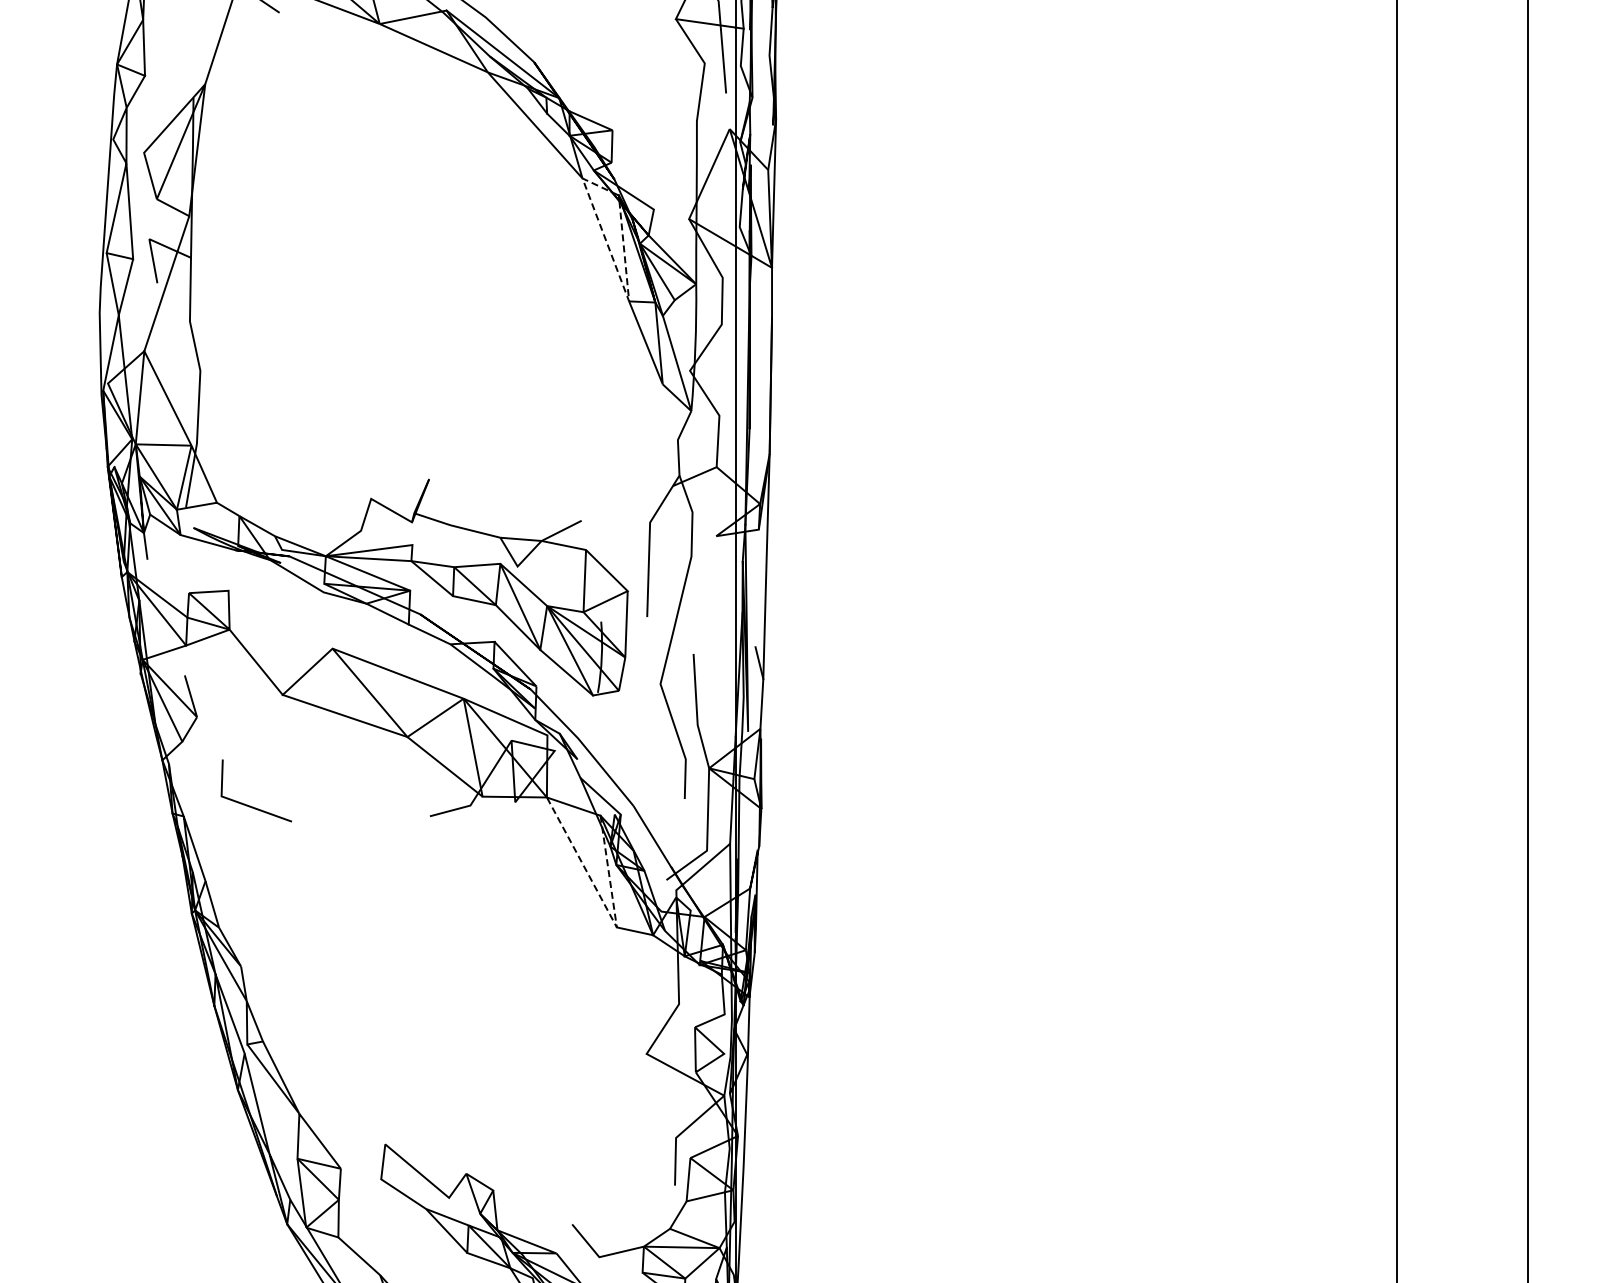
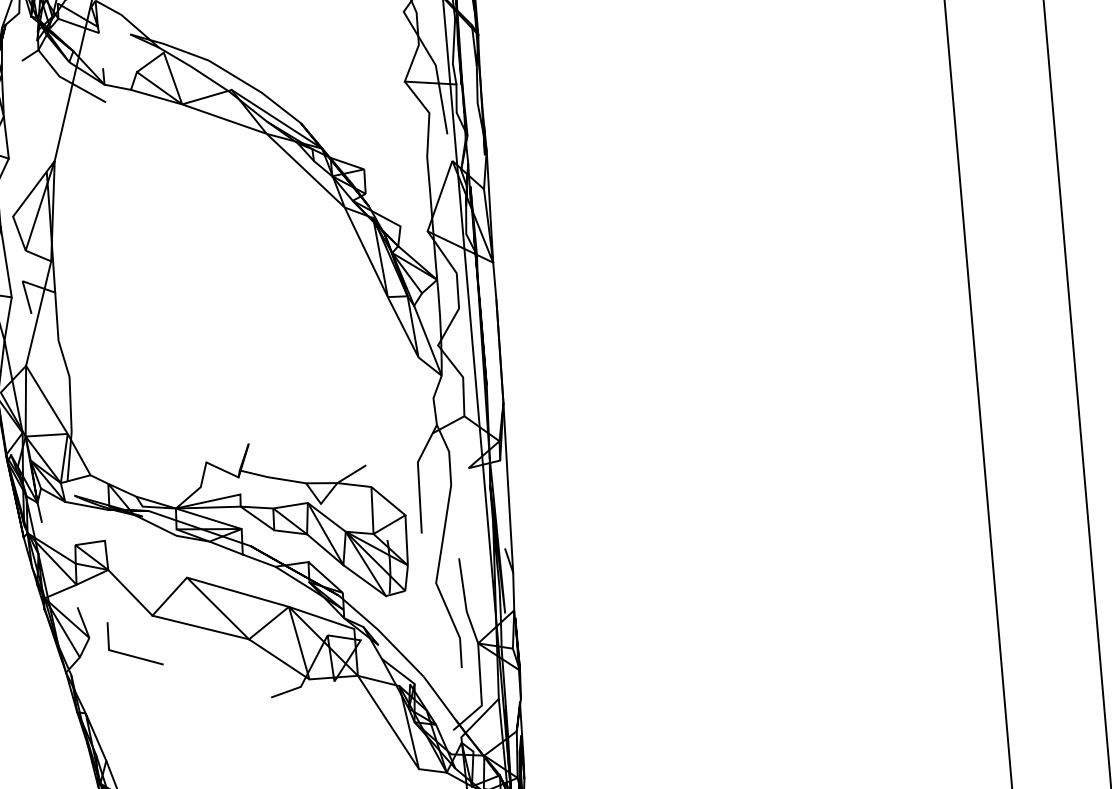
line: (617, 271) -> (377, 275), dashed -> solid
line: (250, 805) -> (131, 655), moved
line: (608, 912) -> (411, 758), dashed -> solid

